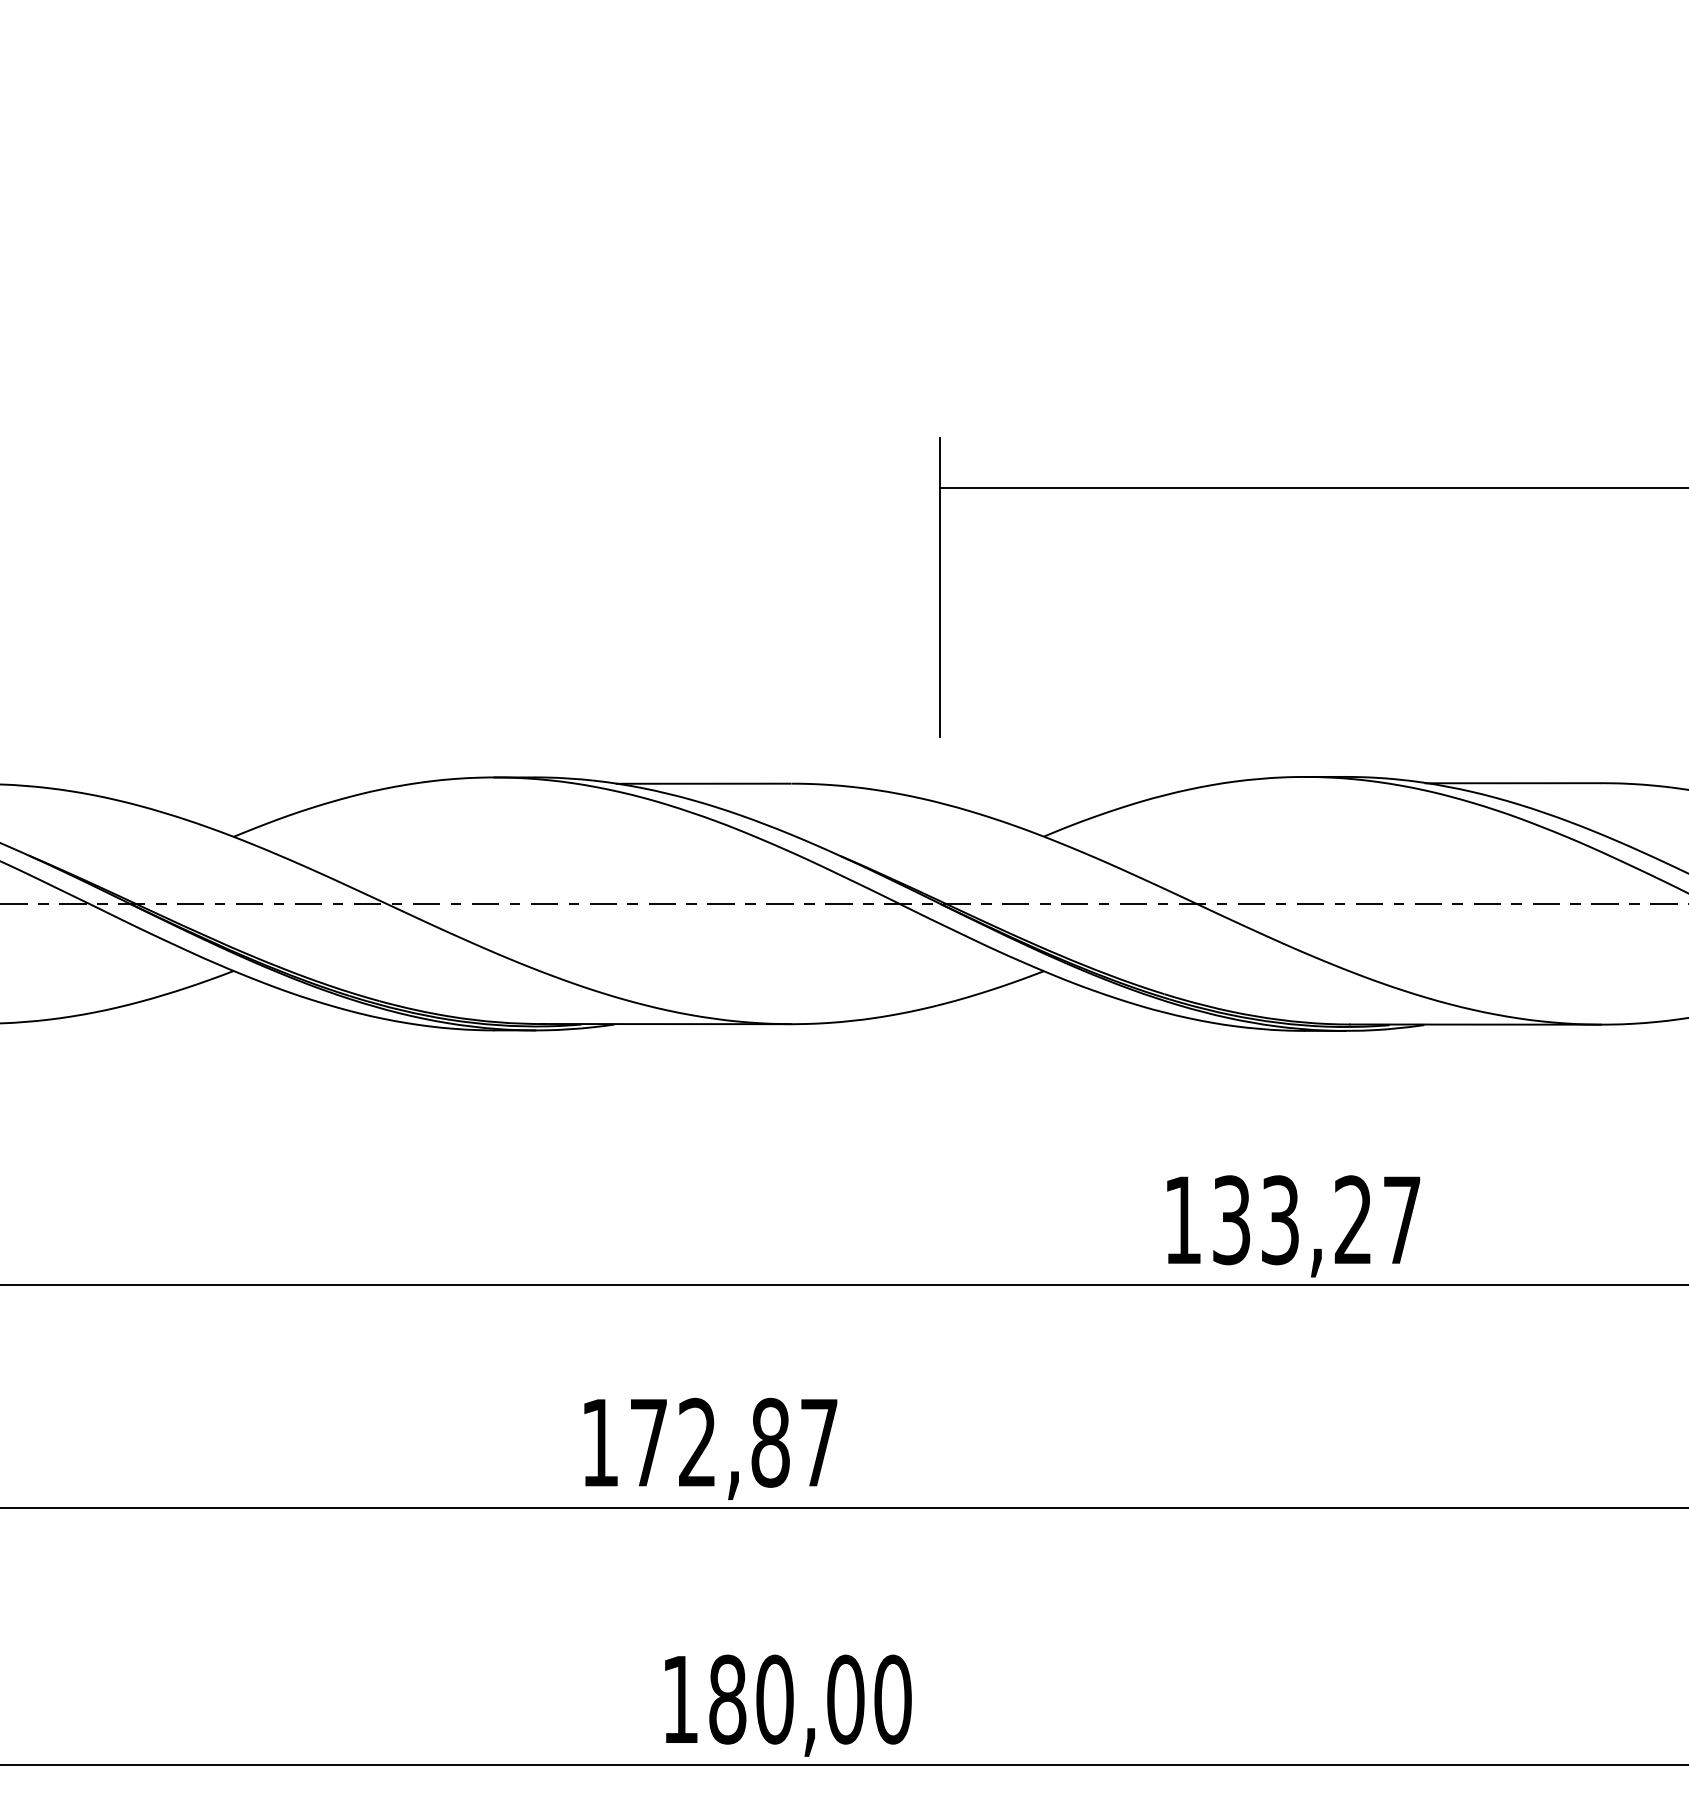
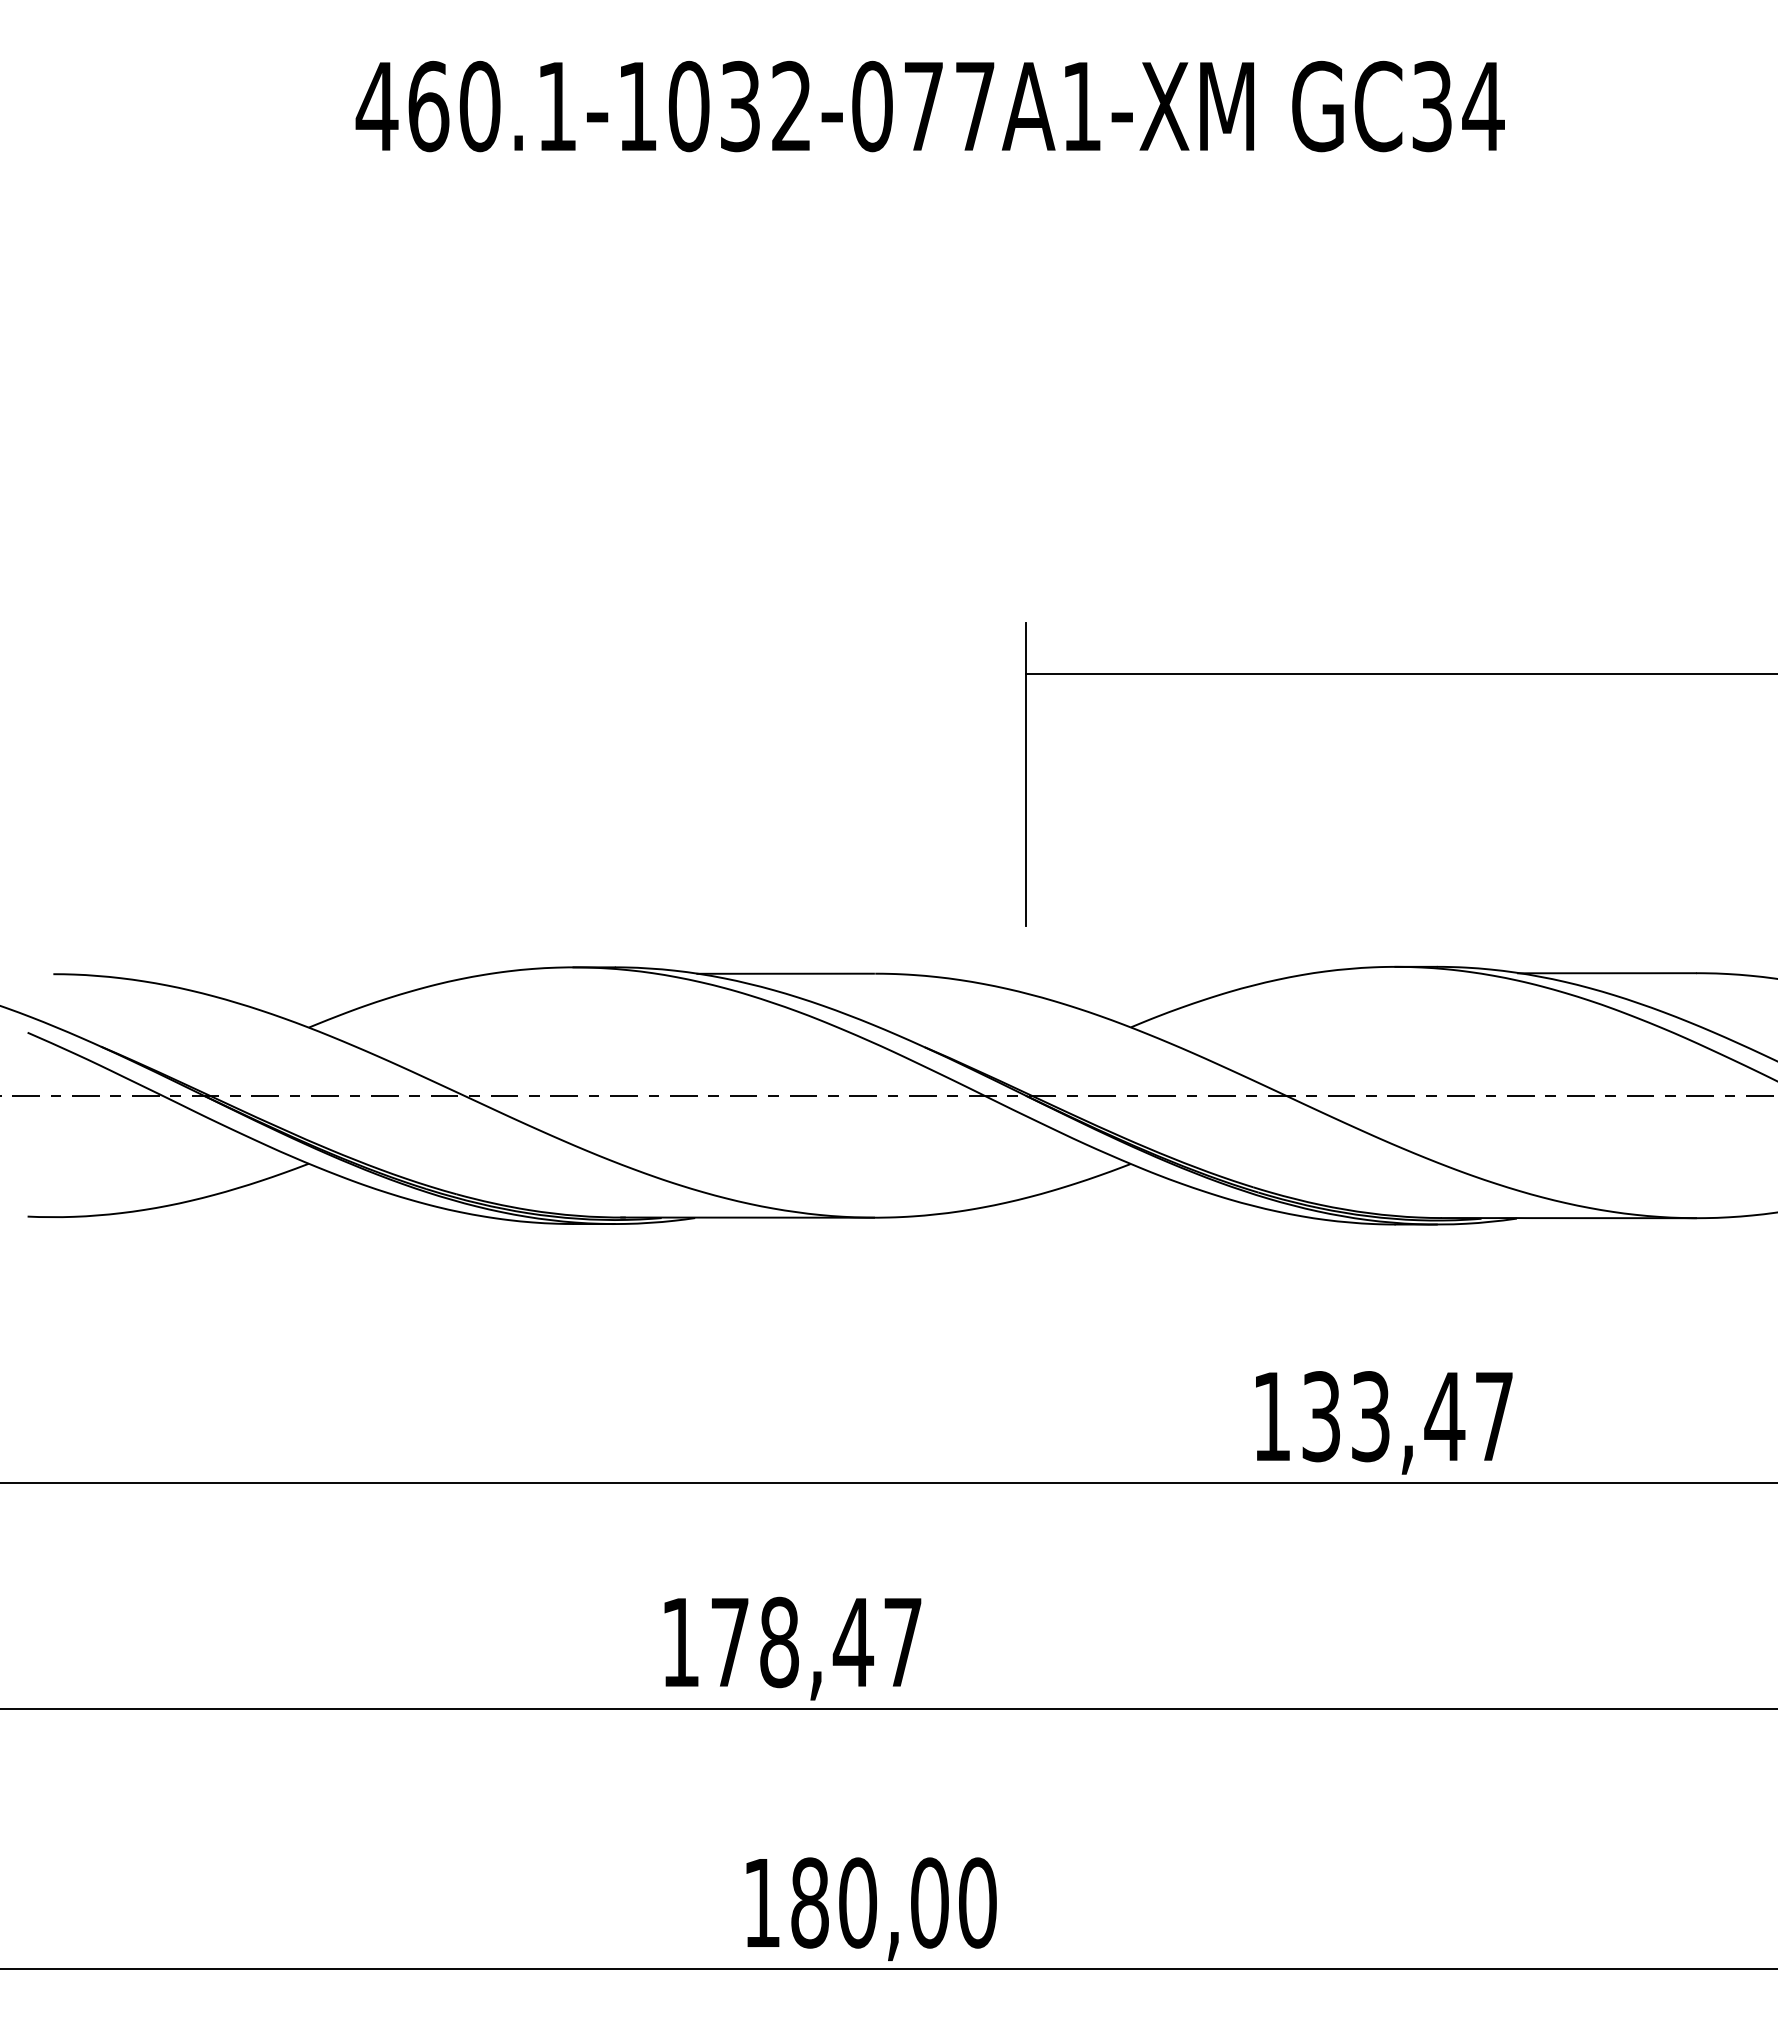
text: (1353, 1219) -> (1444, 1415), 133,27 -> 133,47
text: (735, 1442) -> (817, 1642), 172,87 -> 178,47

